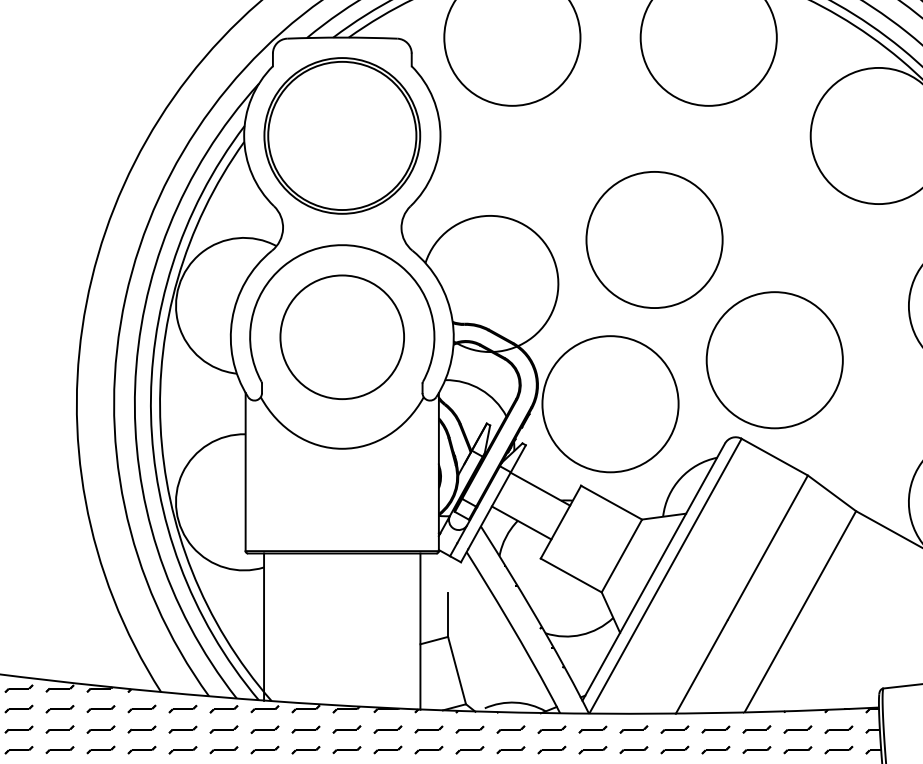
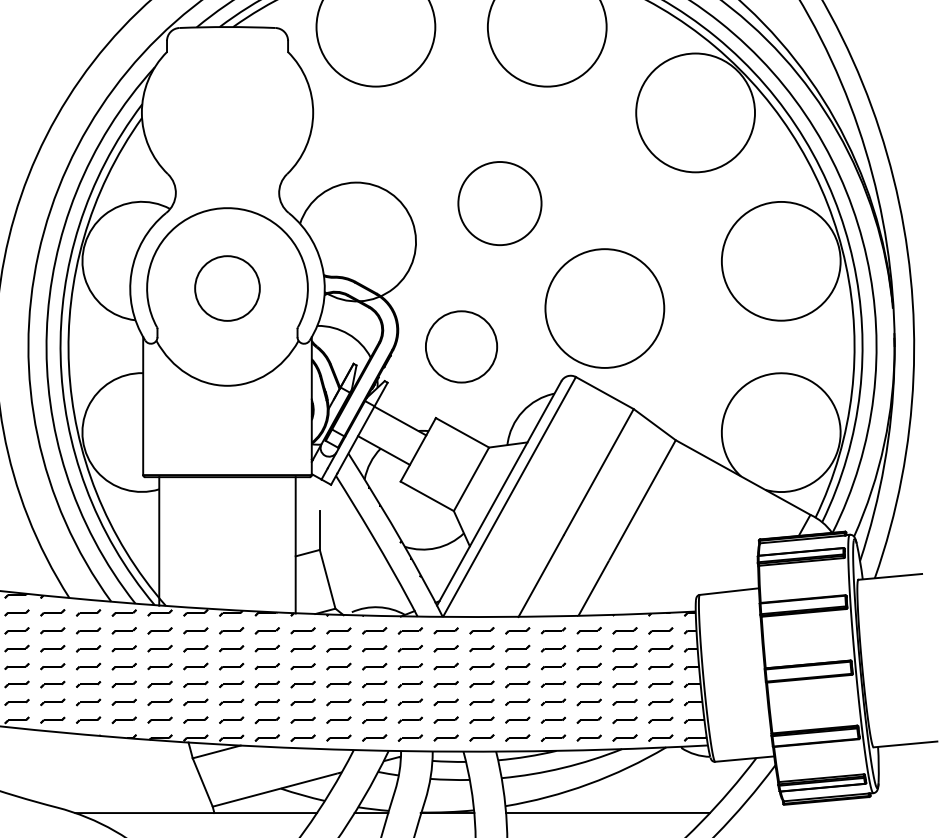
part: (342, 135) -> (227, 112), removed
circle: (654, 239) -> (499, 203), size x0.7
circle: (342, 337) -> (227, 288), size x0.6
circle: (610, 403) -> (461, 346), size x0.6

